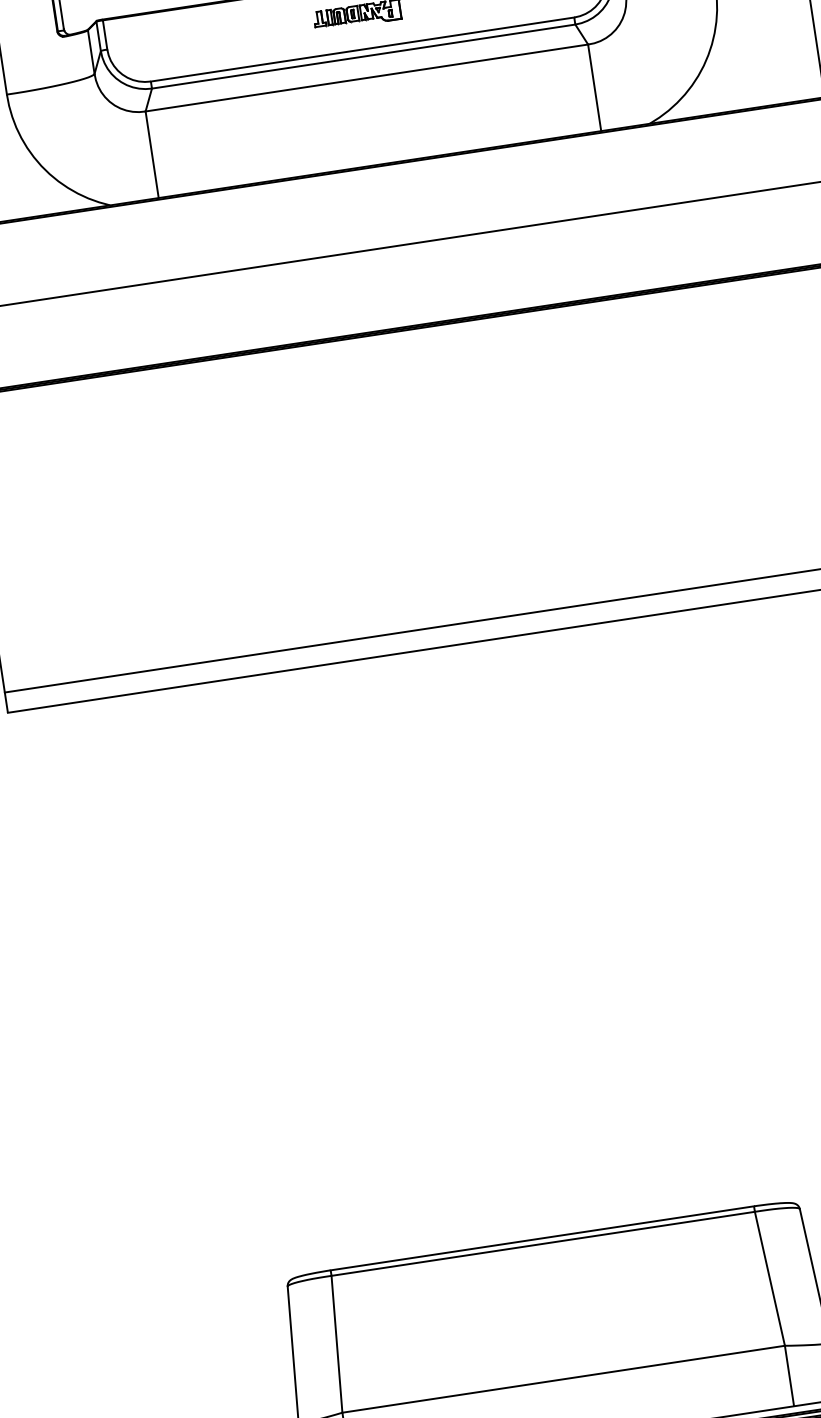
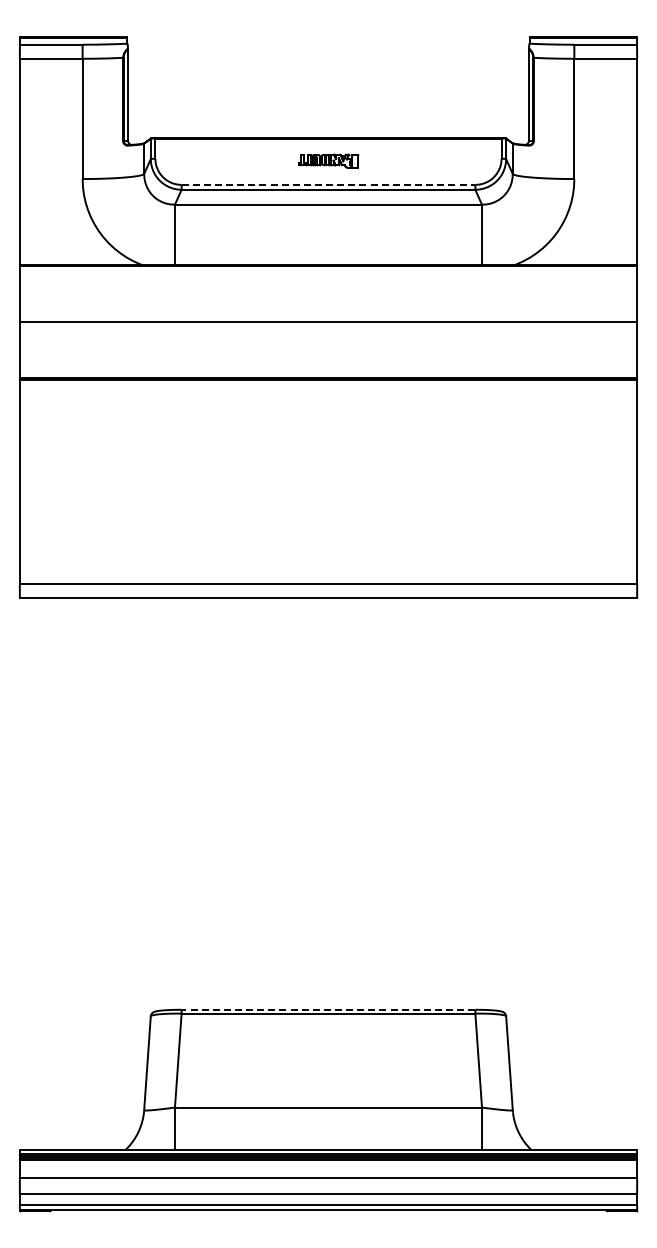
line: (362, 48) -> (328, 184), solid -> dashed
line: (542, 1237) -> (328, 1009), solid -> dashed

